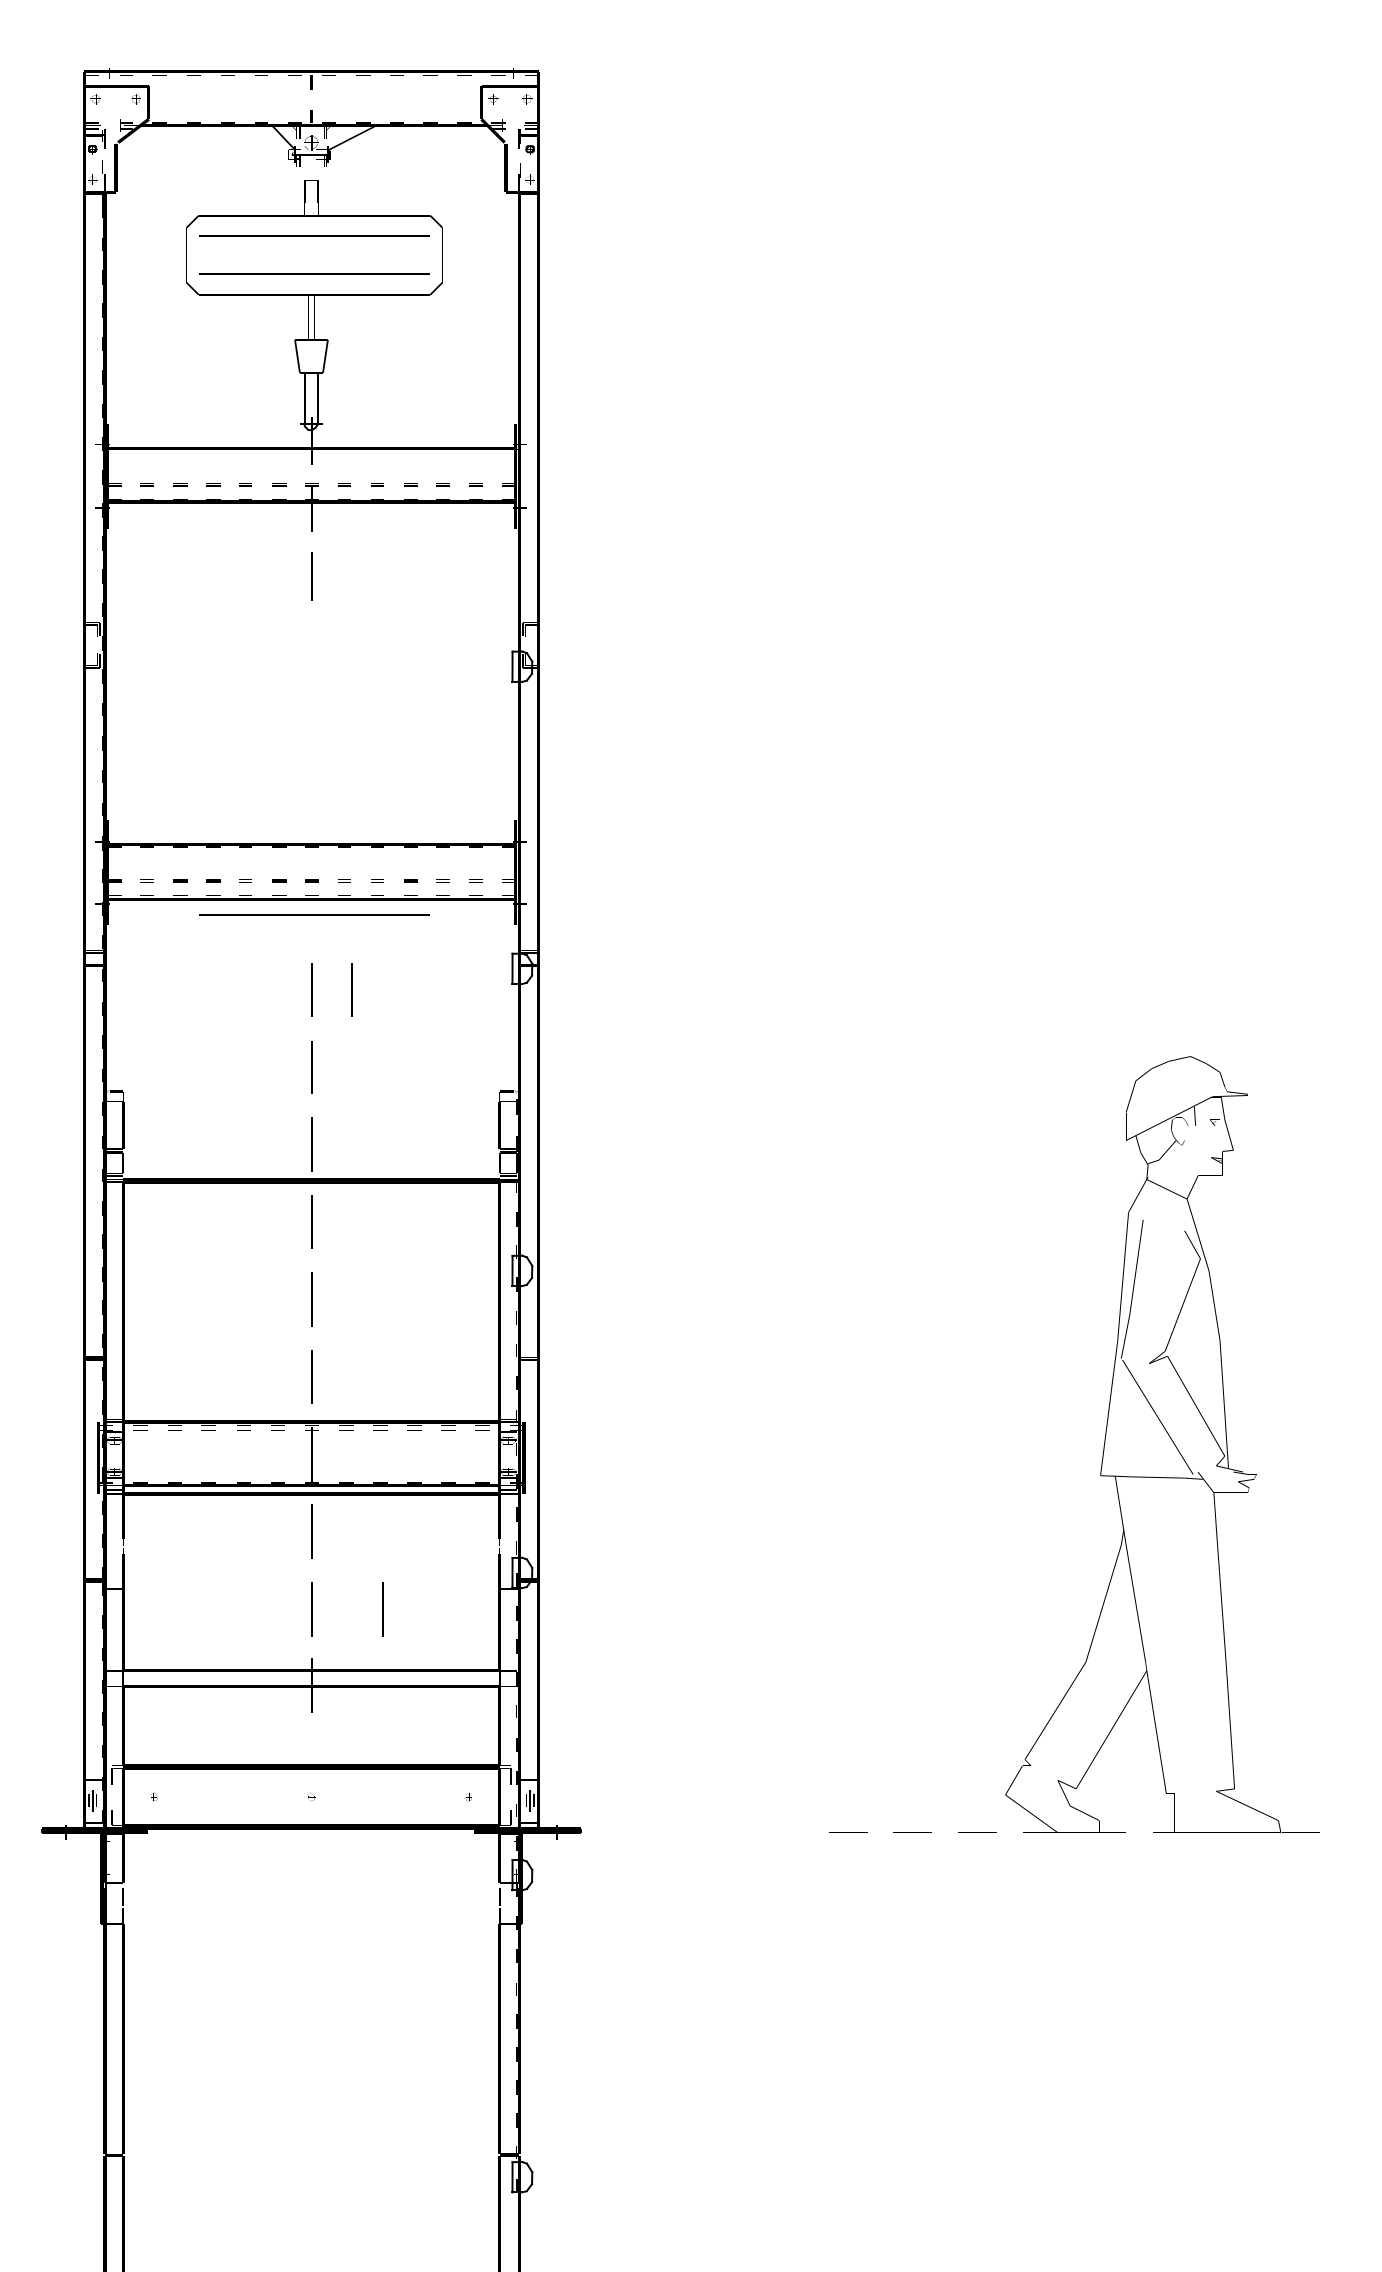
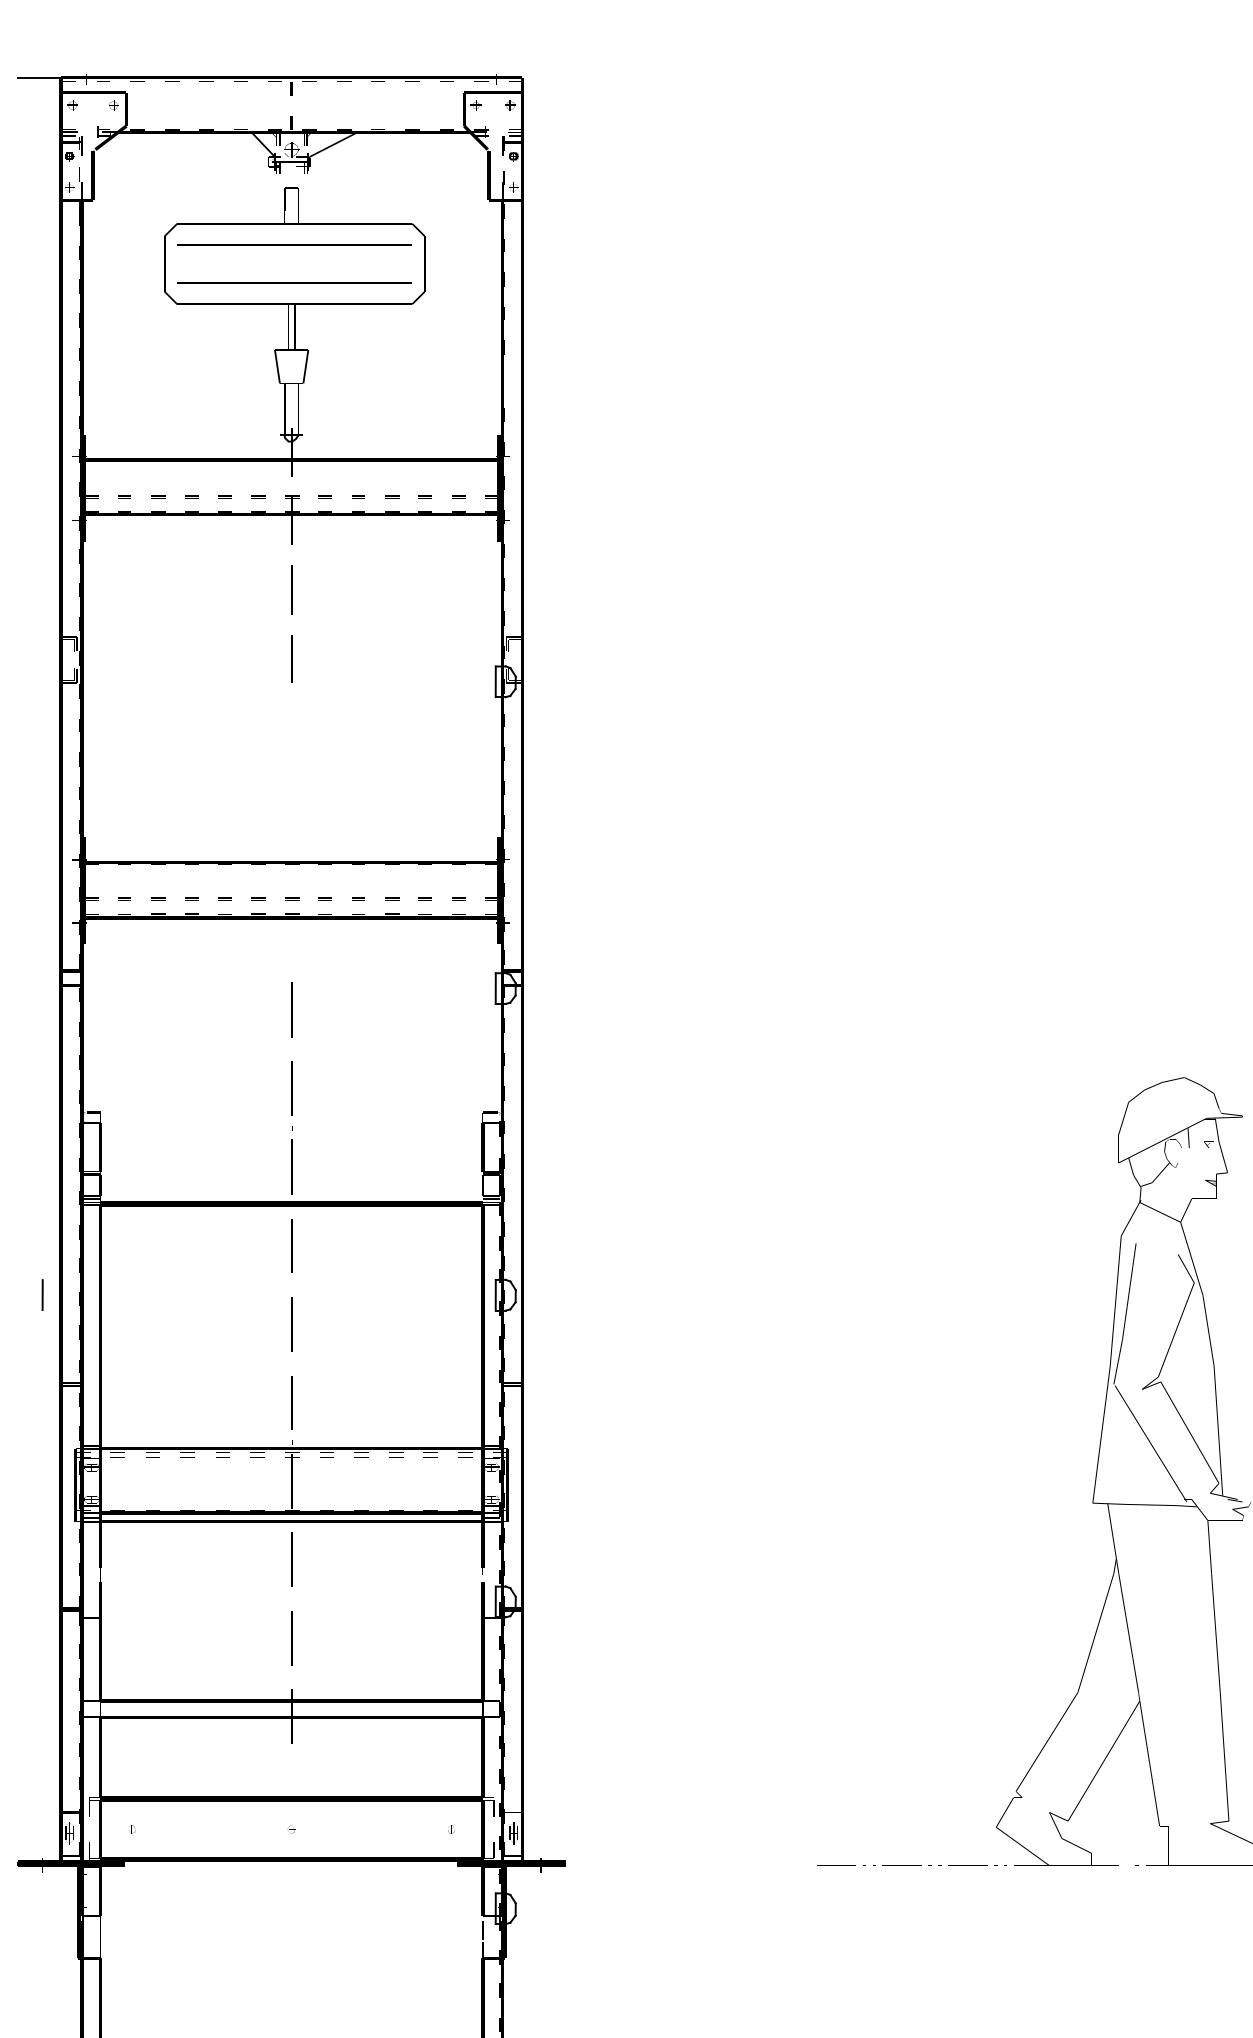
line: (62, 71) -> (38, 77), added
line: (311, 643) -> (291, 658), added
line: (314, 914) -> (294, 933), removed
line: (351, 989) -> (332, 1009), removed
line: (66, 1270) -> (42, 1294), added
line: (382, 1609) -> (363, 1639), removed

